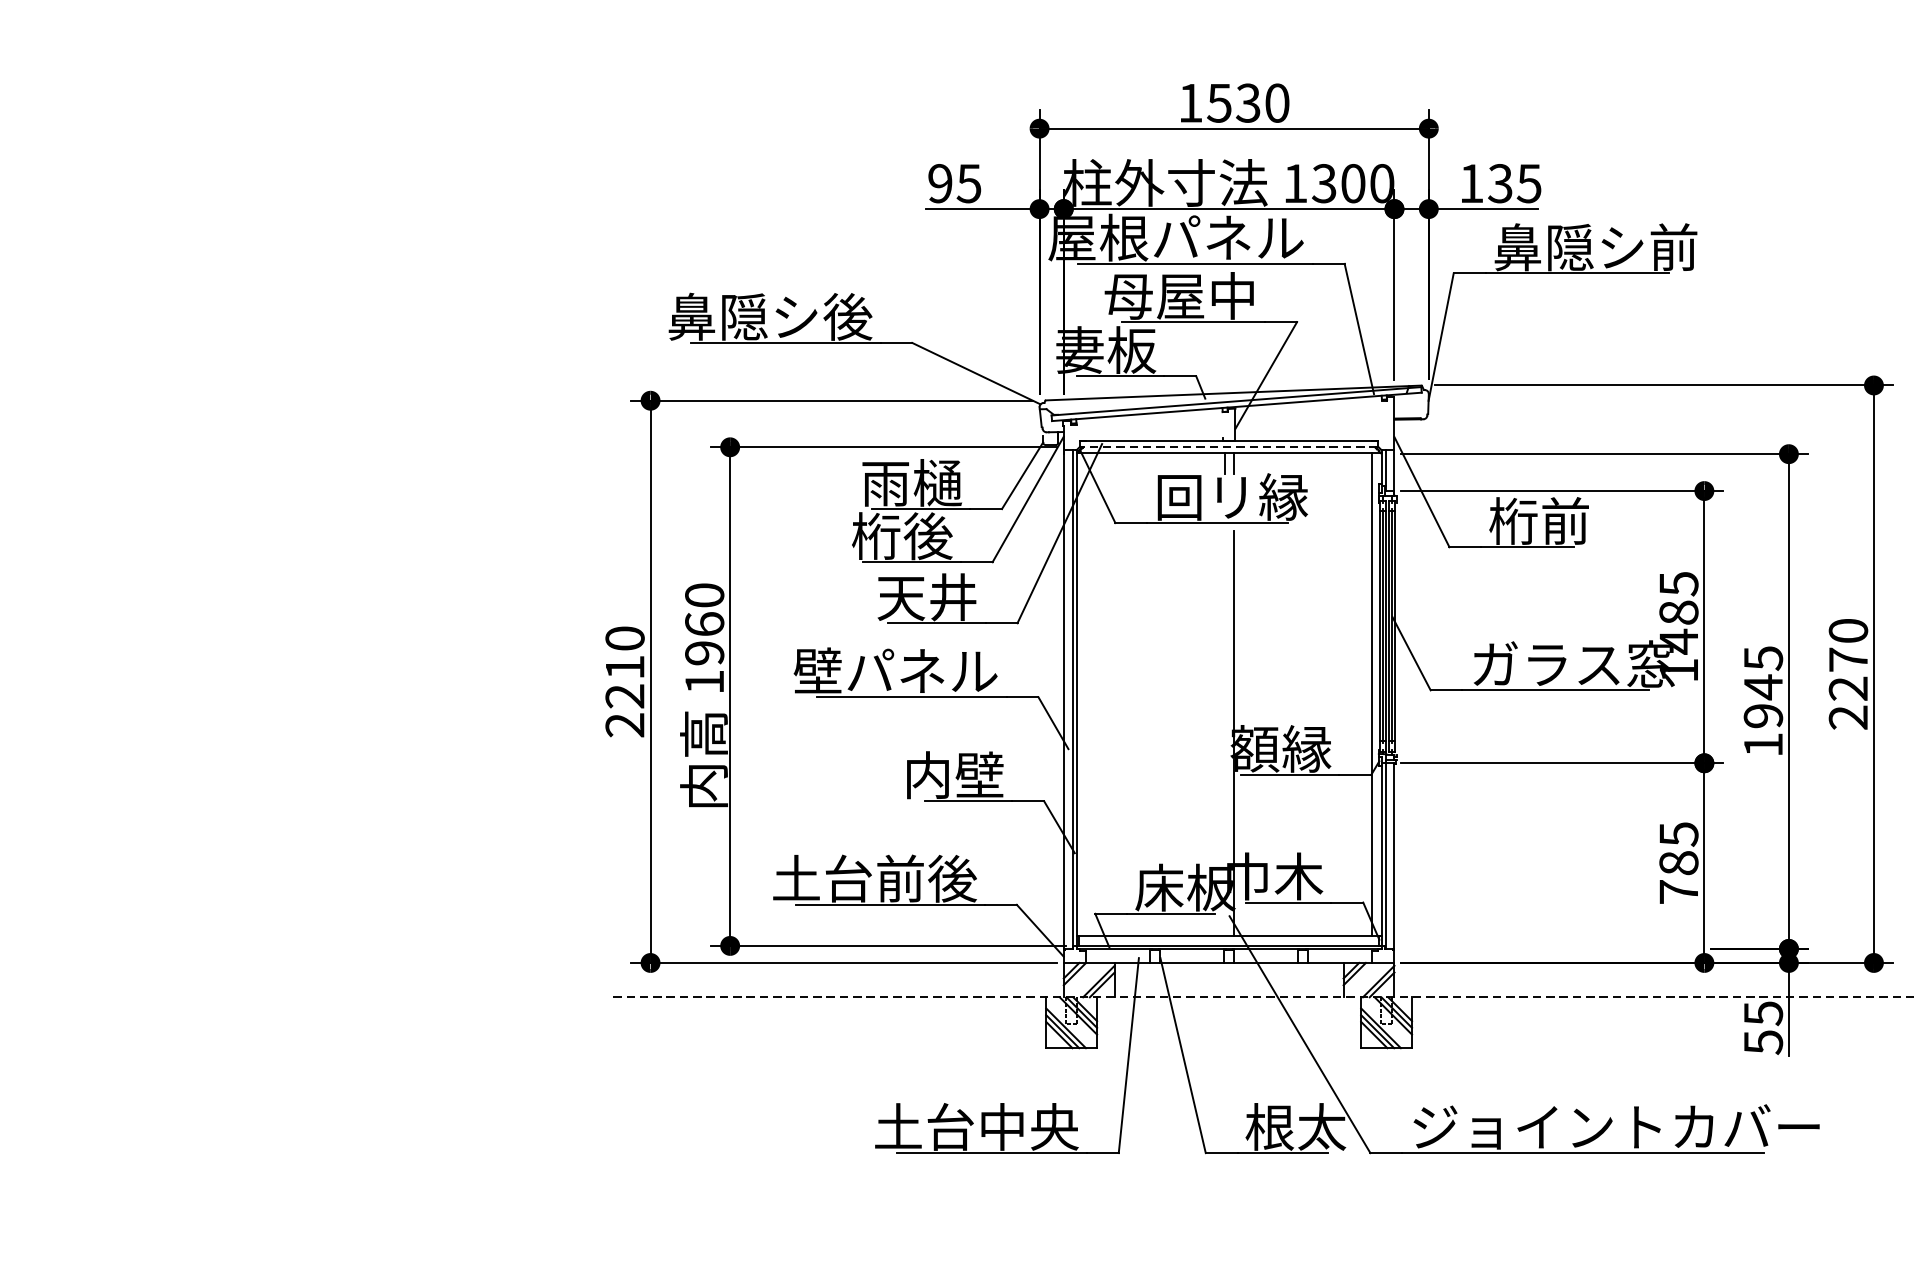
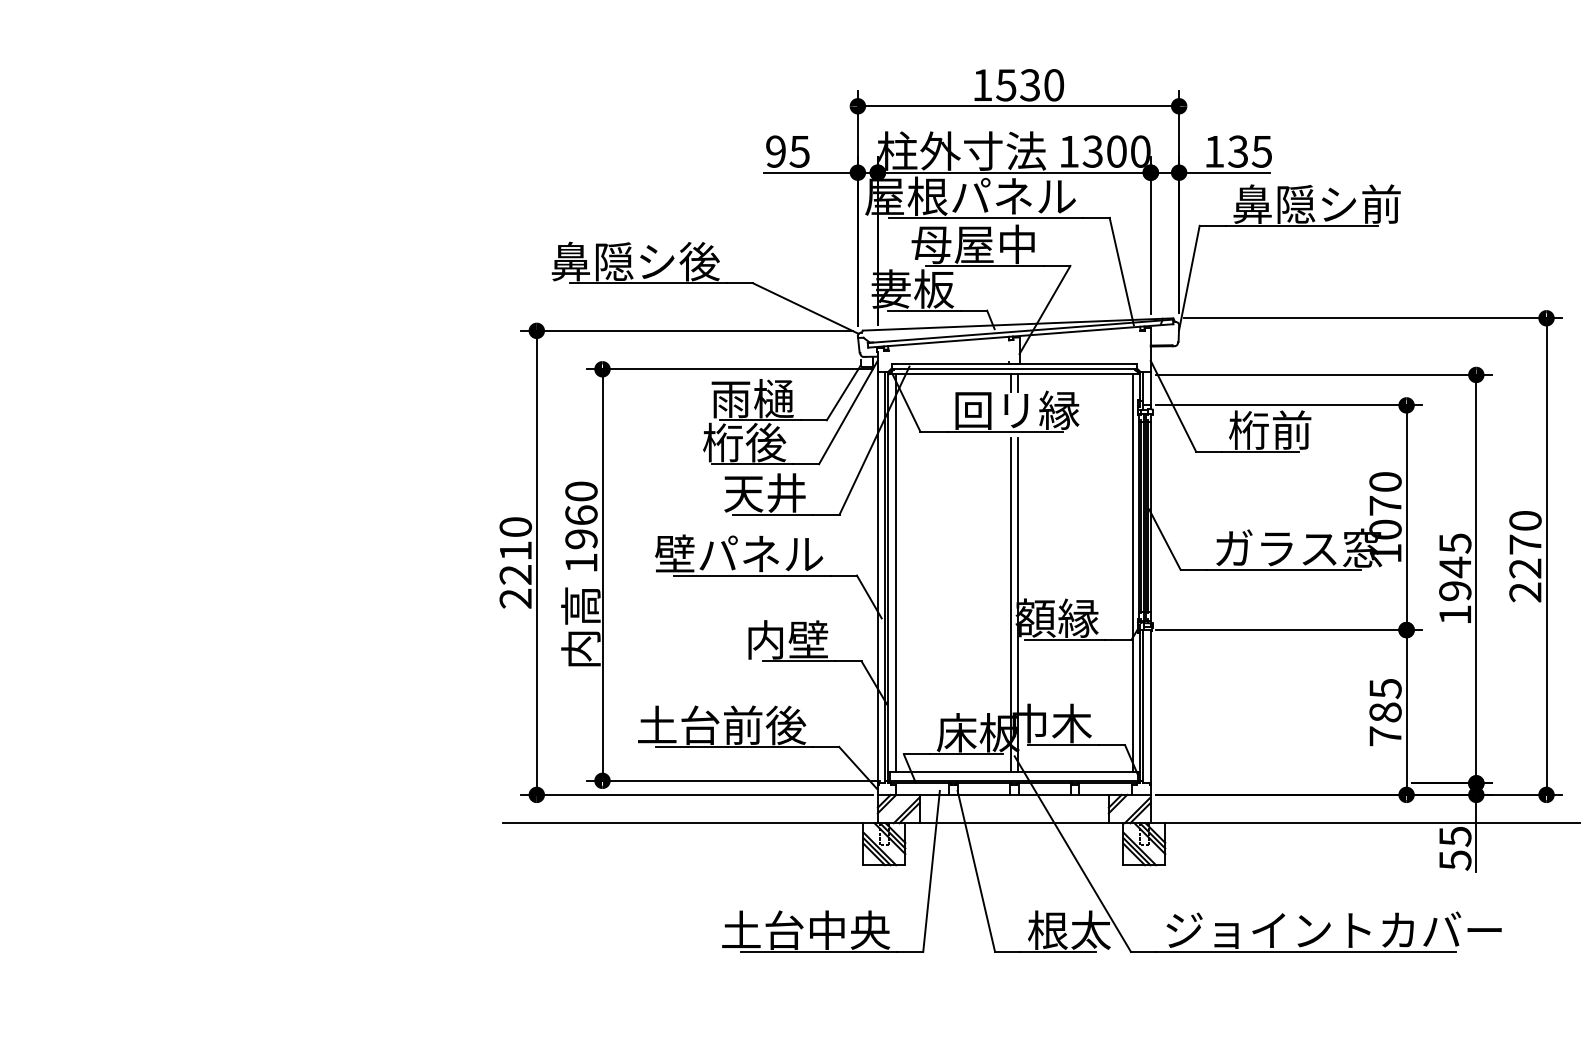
line: (1229, 446) -> (1014, 368), dashed -> solid
text: (1678, 613) -> (1385, 506), 1485 -> 1070
line: (1086, 694) -> (896, 573), added
line: (1224, 733) -> (1010, 605), added
line: (1262, 997) -> (1041, 823), dashed -> solid

